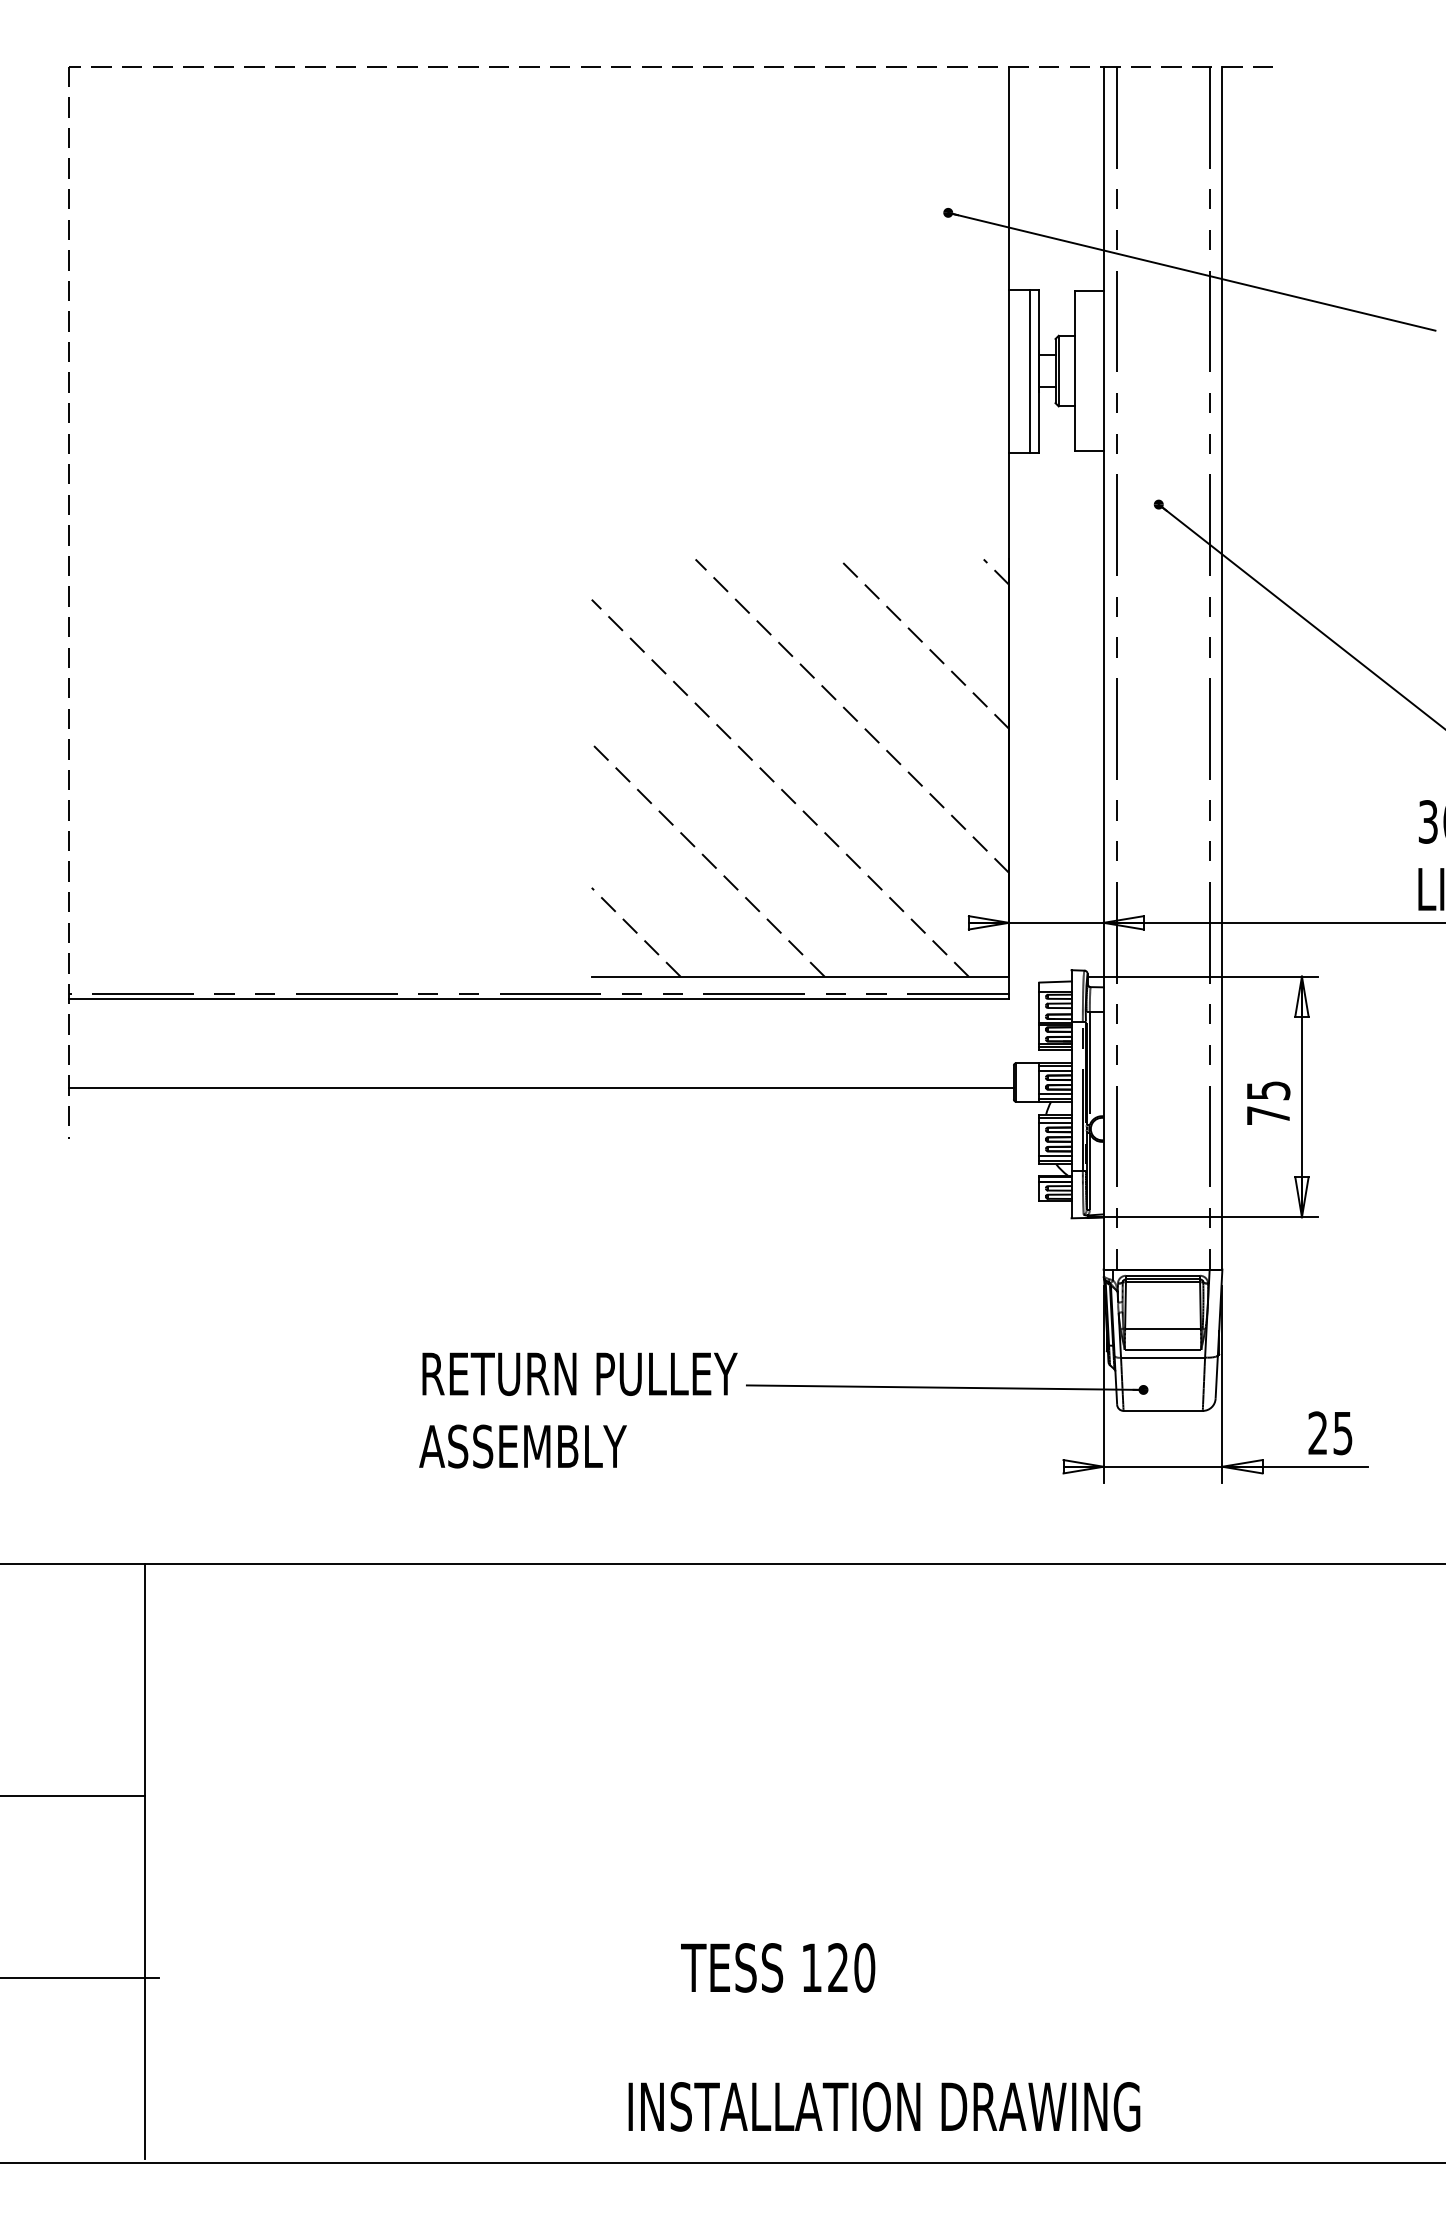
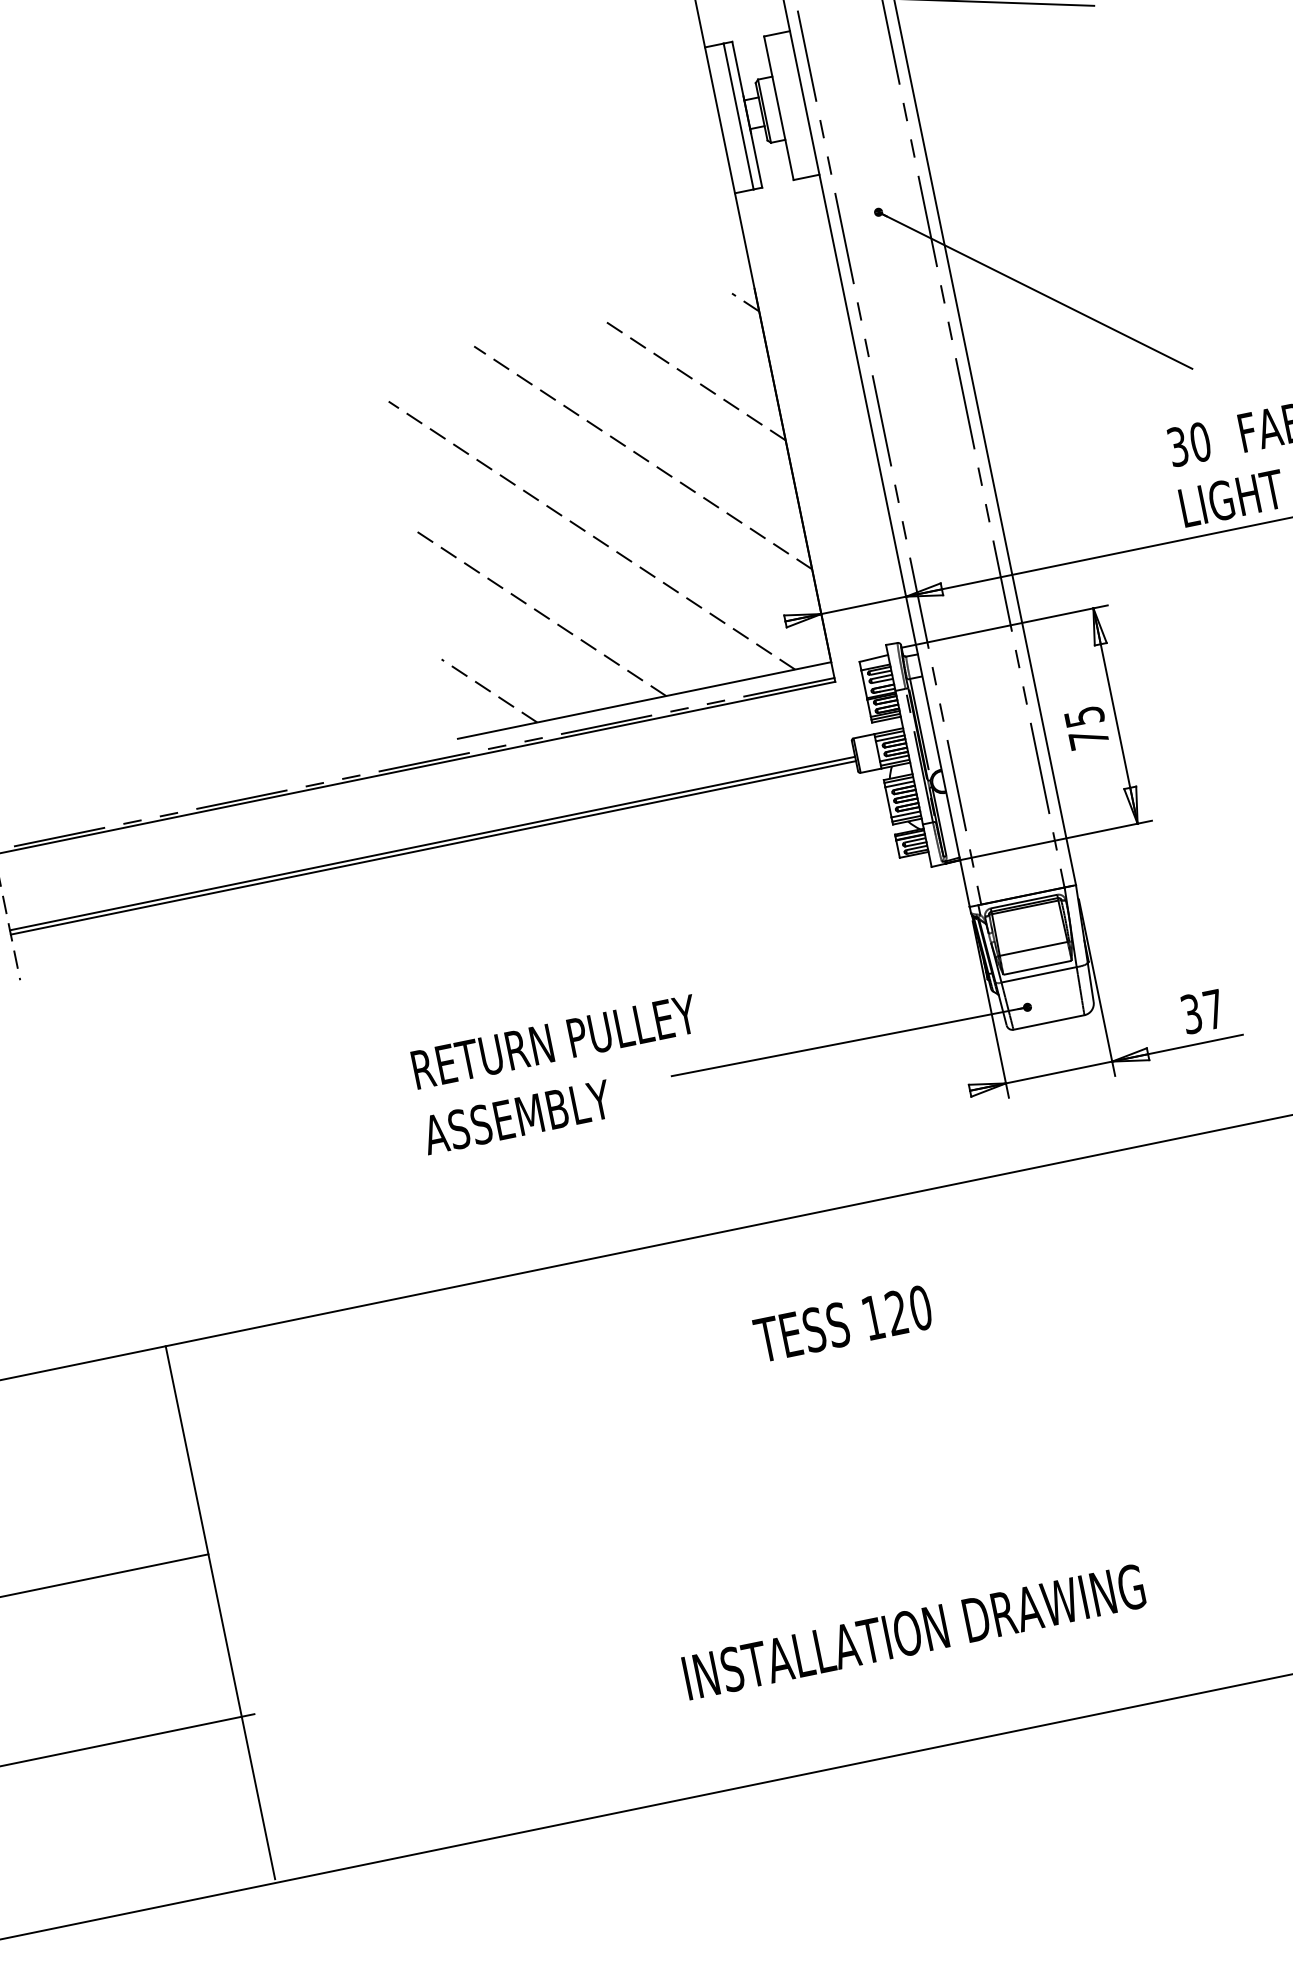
line: (541, 1083) -> (432, 843), added
text: (578, 1410) -> (560, 1074), moved
text: (1330, 1433) -> (1202, 1011), 25 -> 37
text: (778, 1967) -> (843, 1323), moved
text: (884, 2106) -> (914, 1631), moved

